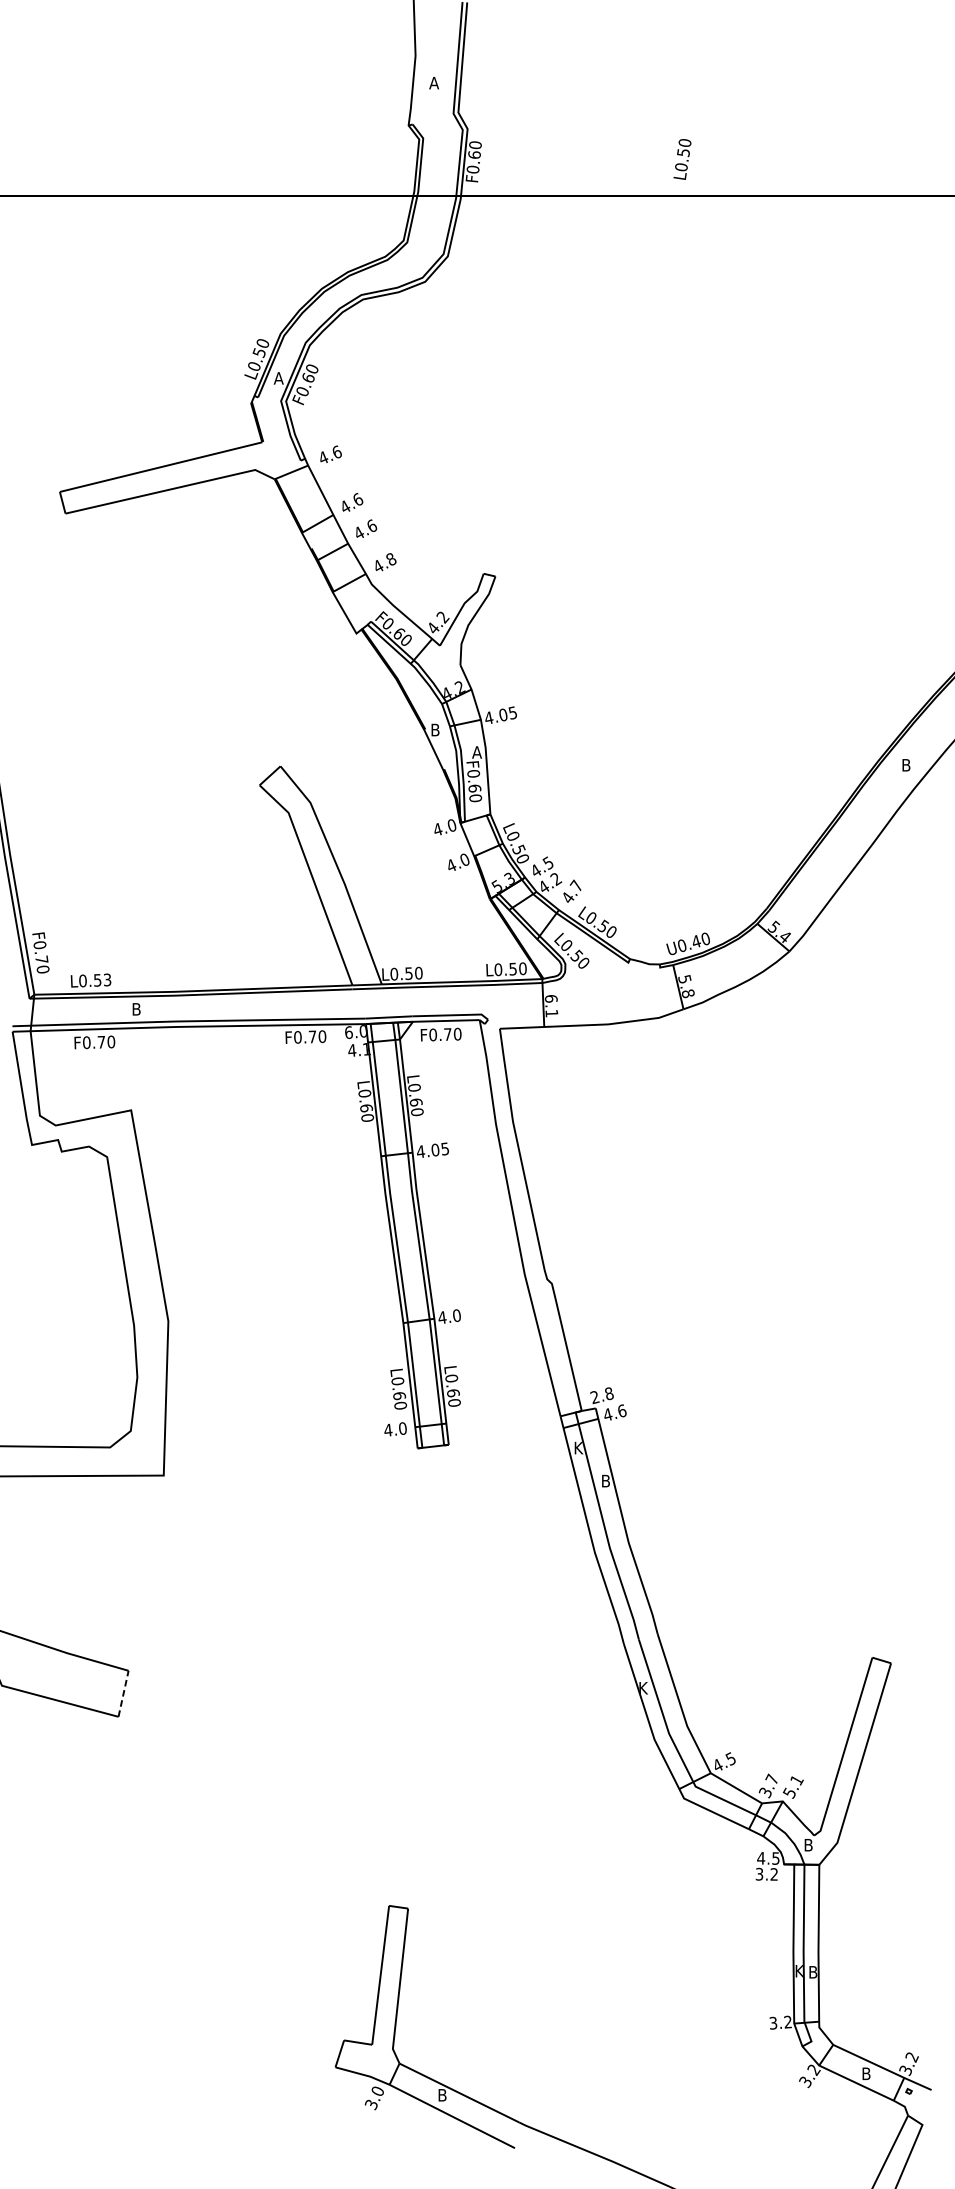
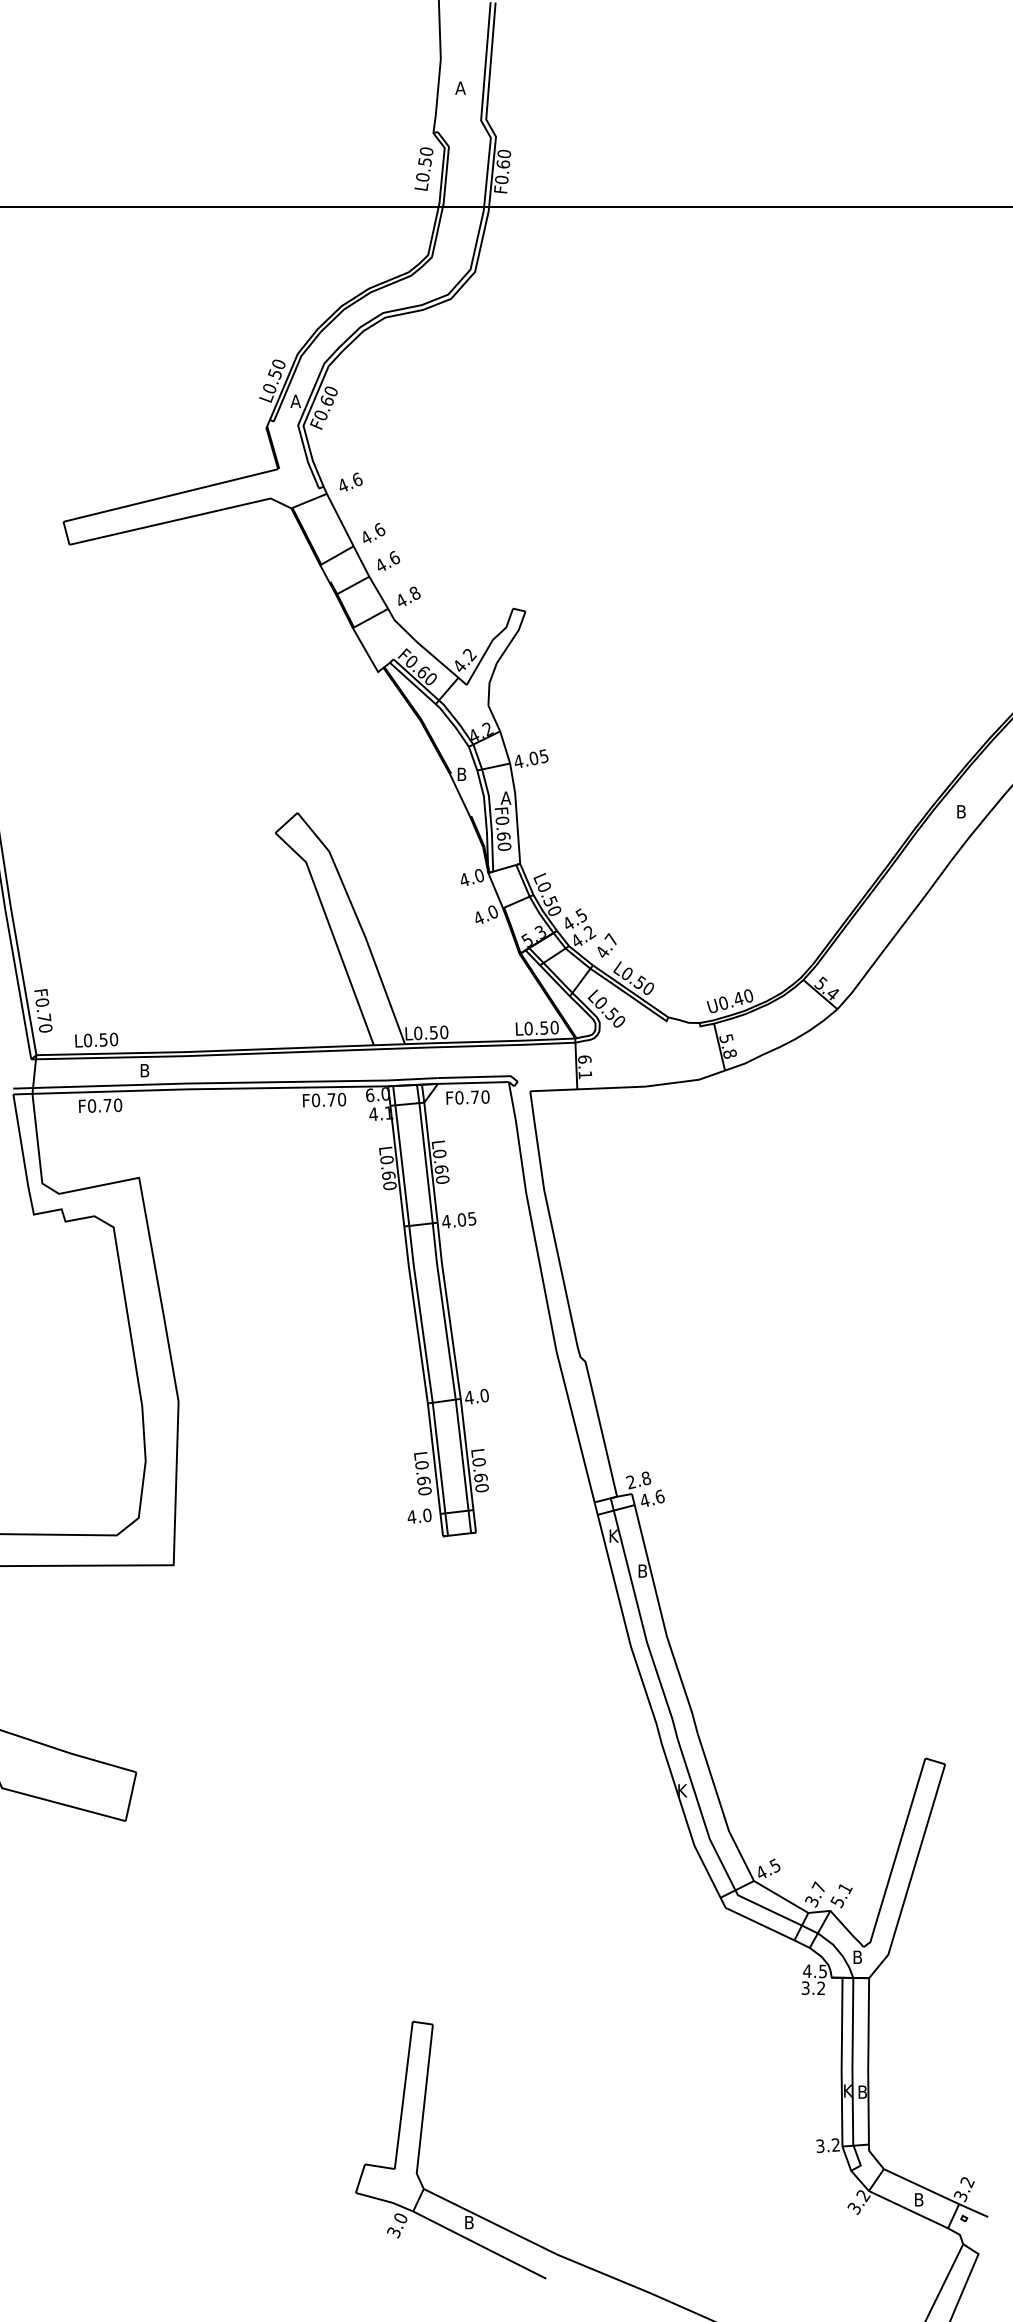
text: (682, 158) -> (423, 168), moved
text: (107, 979) -> (114, 1039), L0.53 -> L0.50
line: (123, 1693) -> (131, 1796), dashed -> solid

